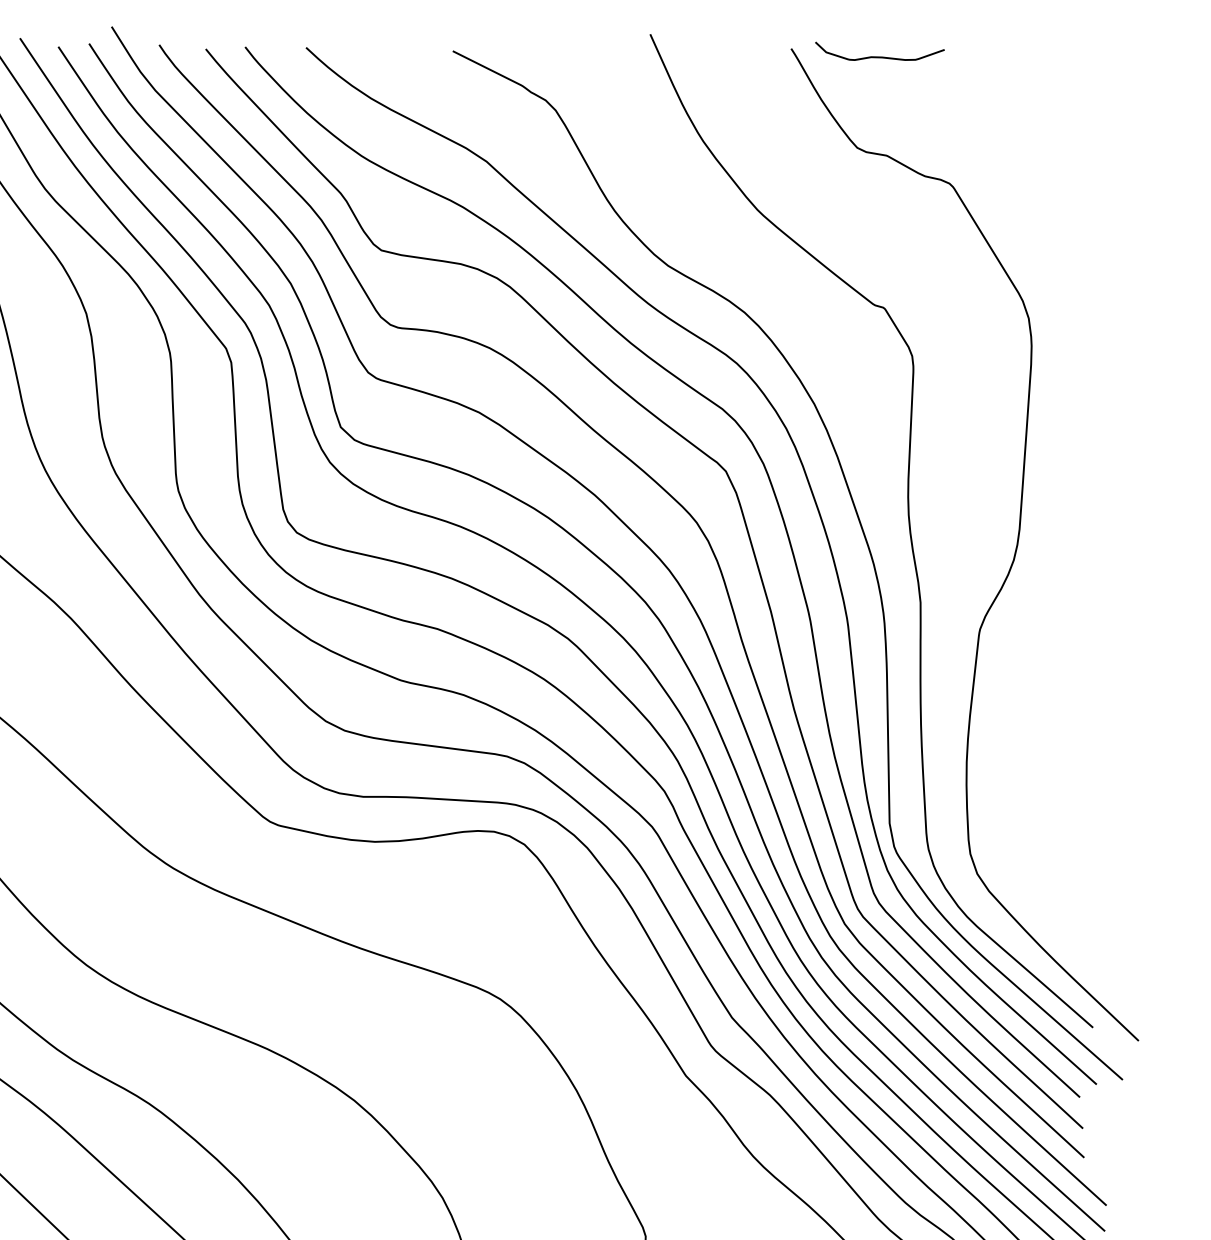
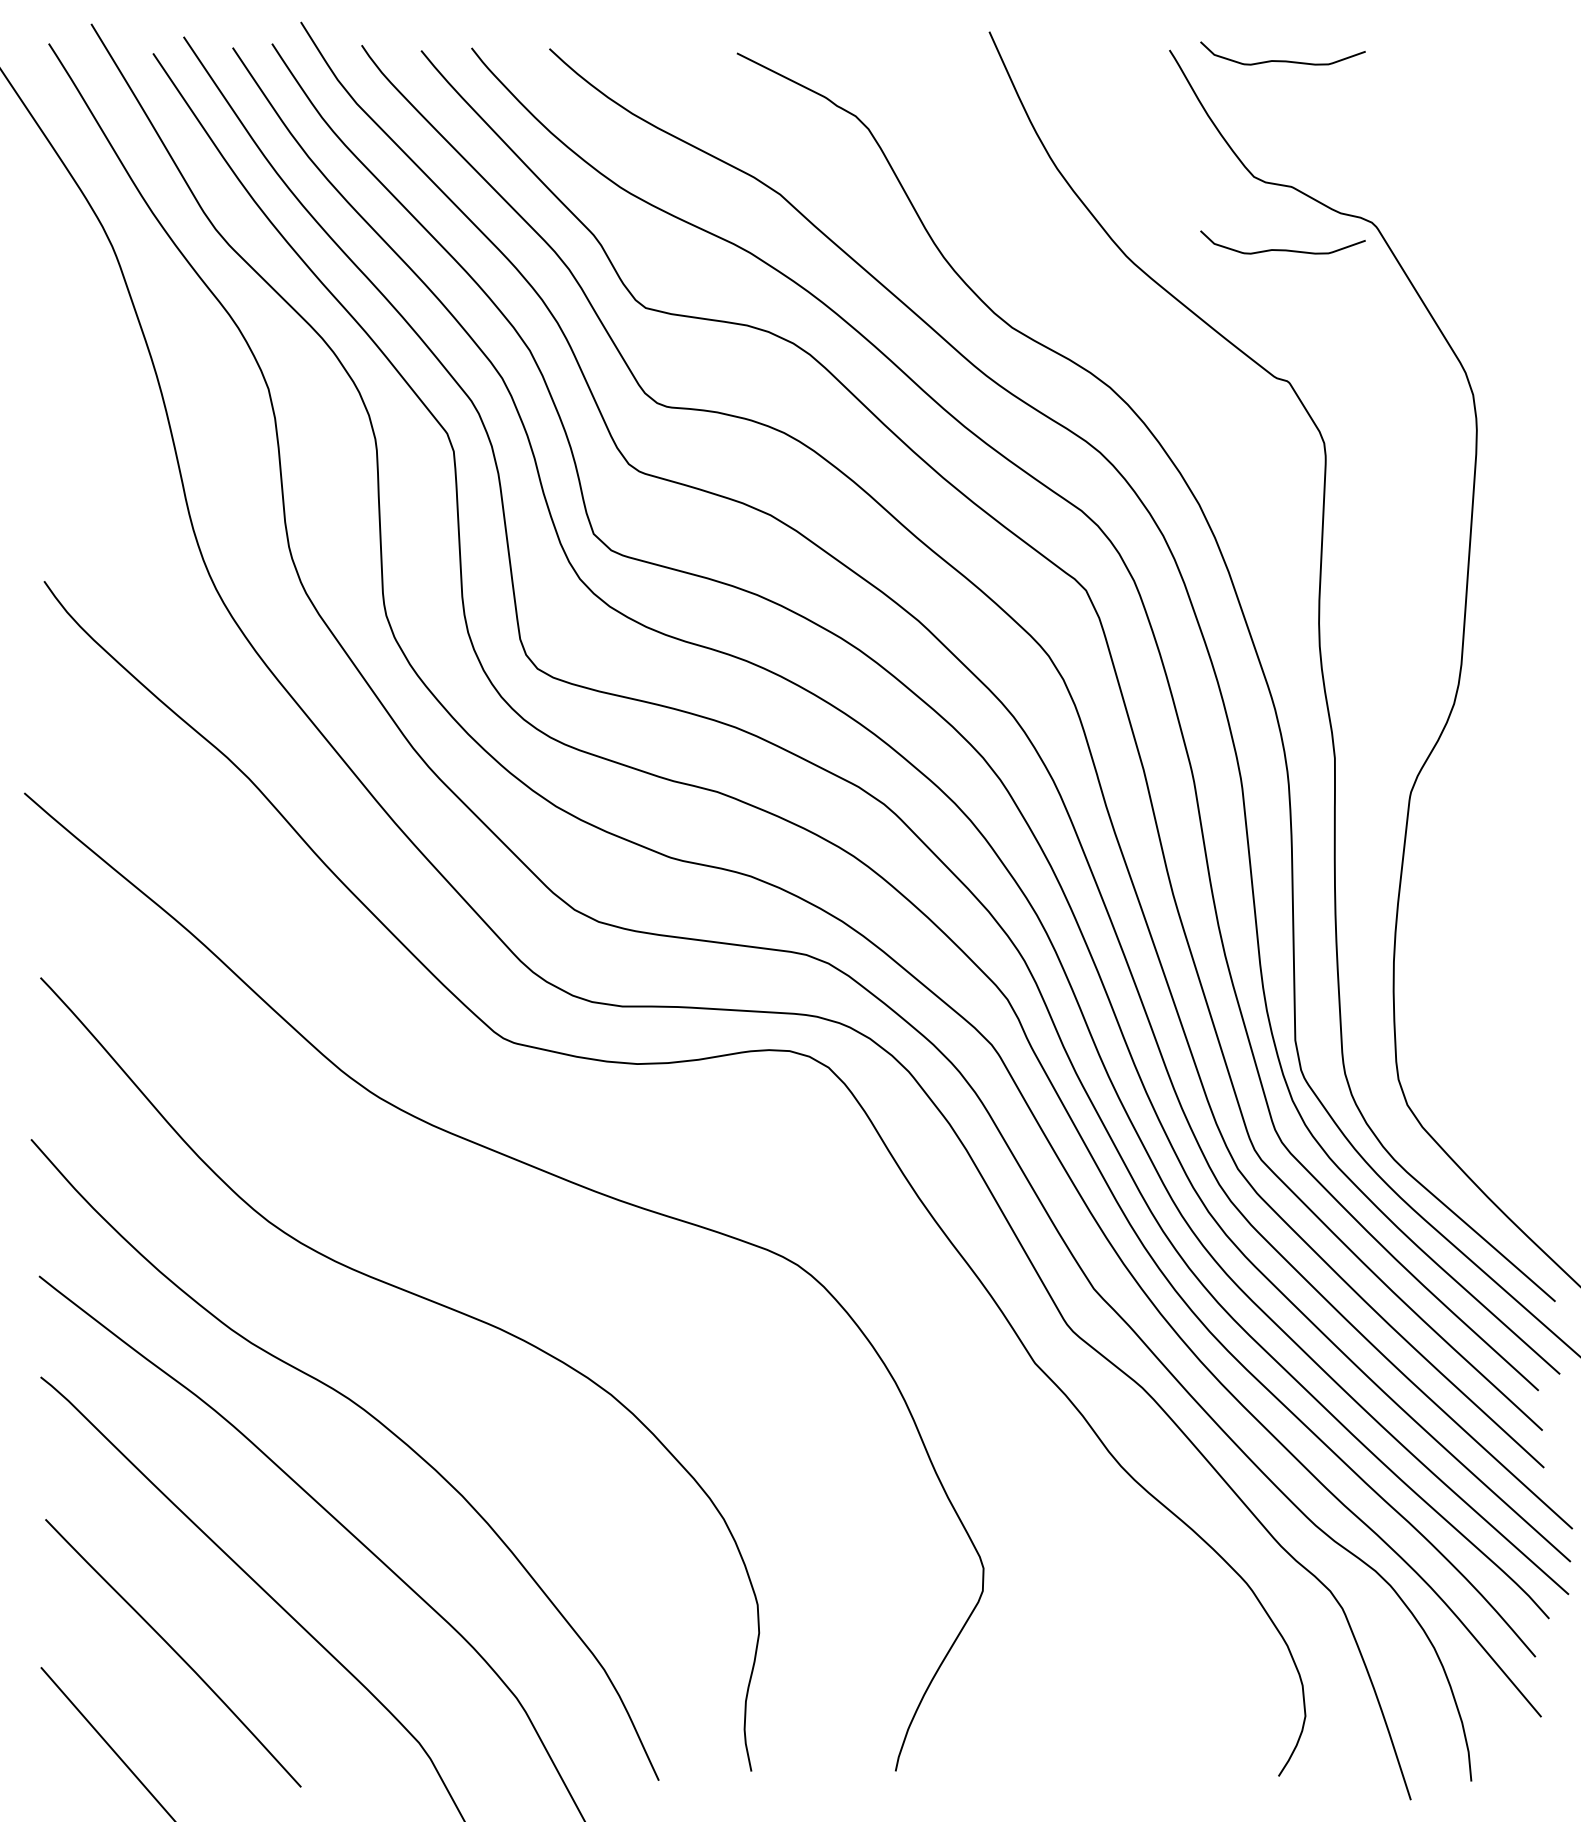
curve: (879, 204) -> (1282, 249), added

